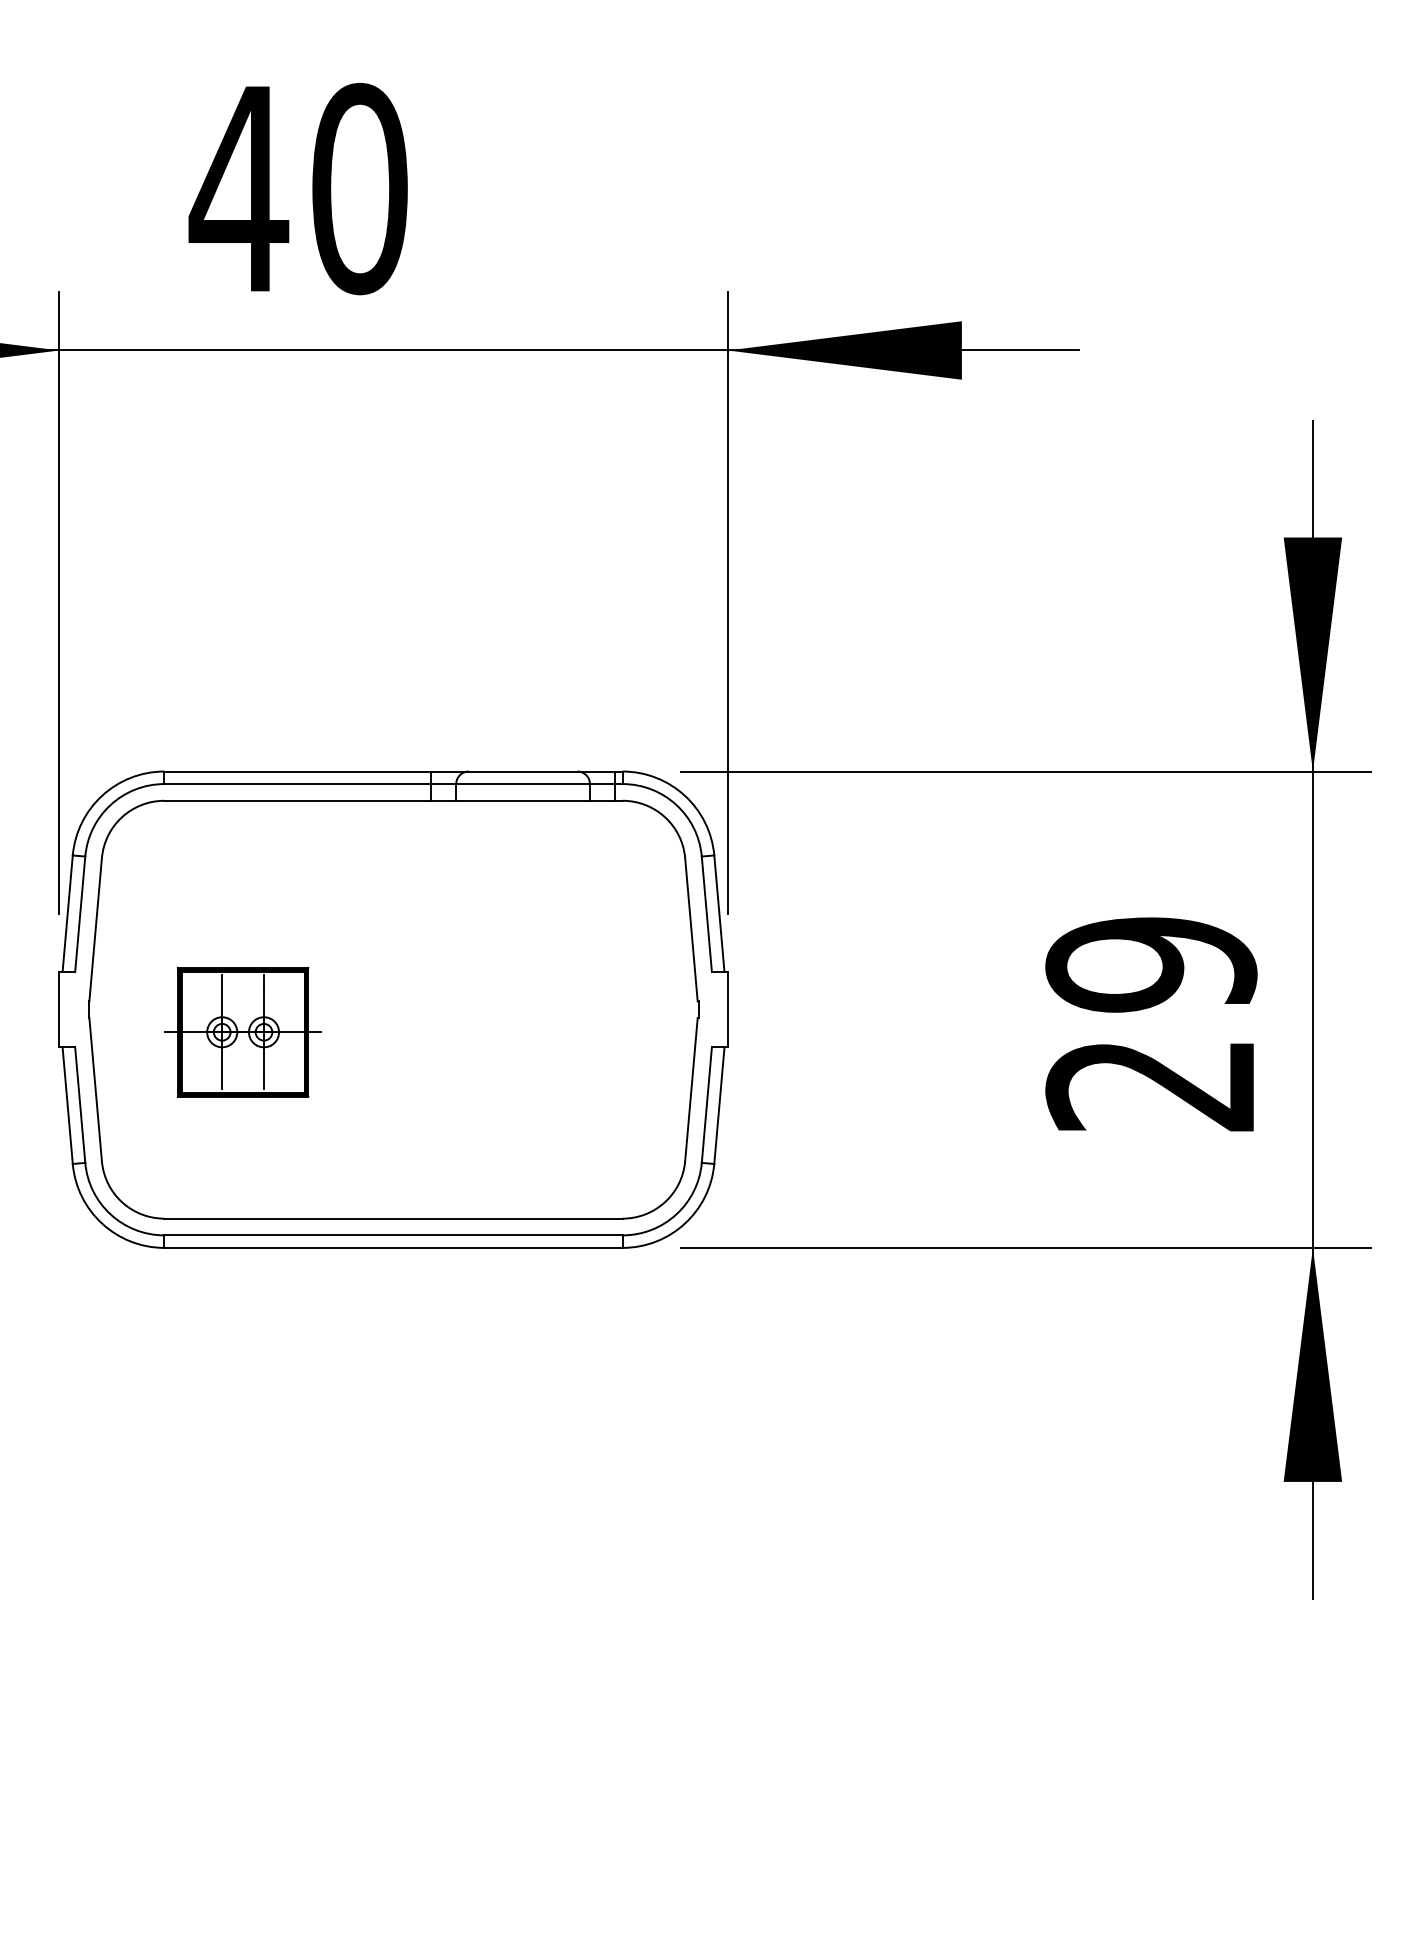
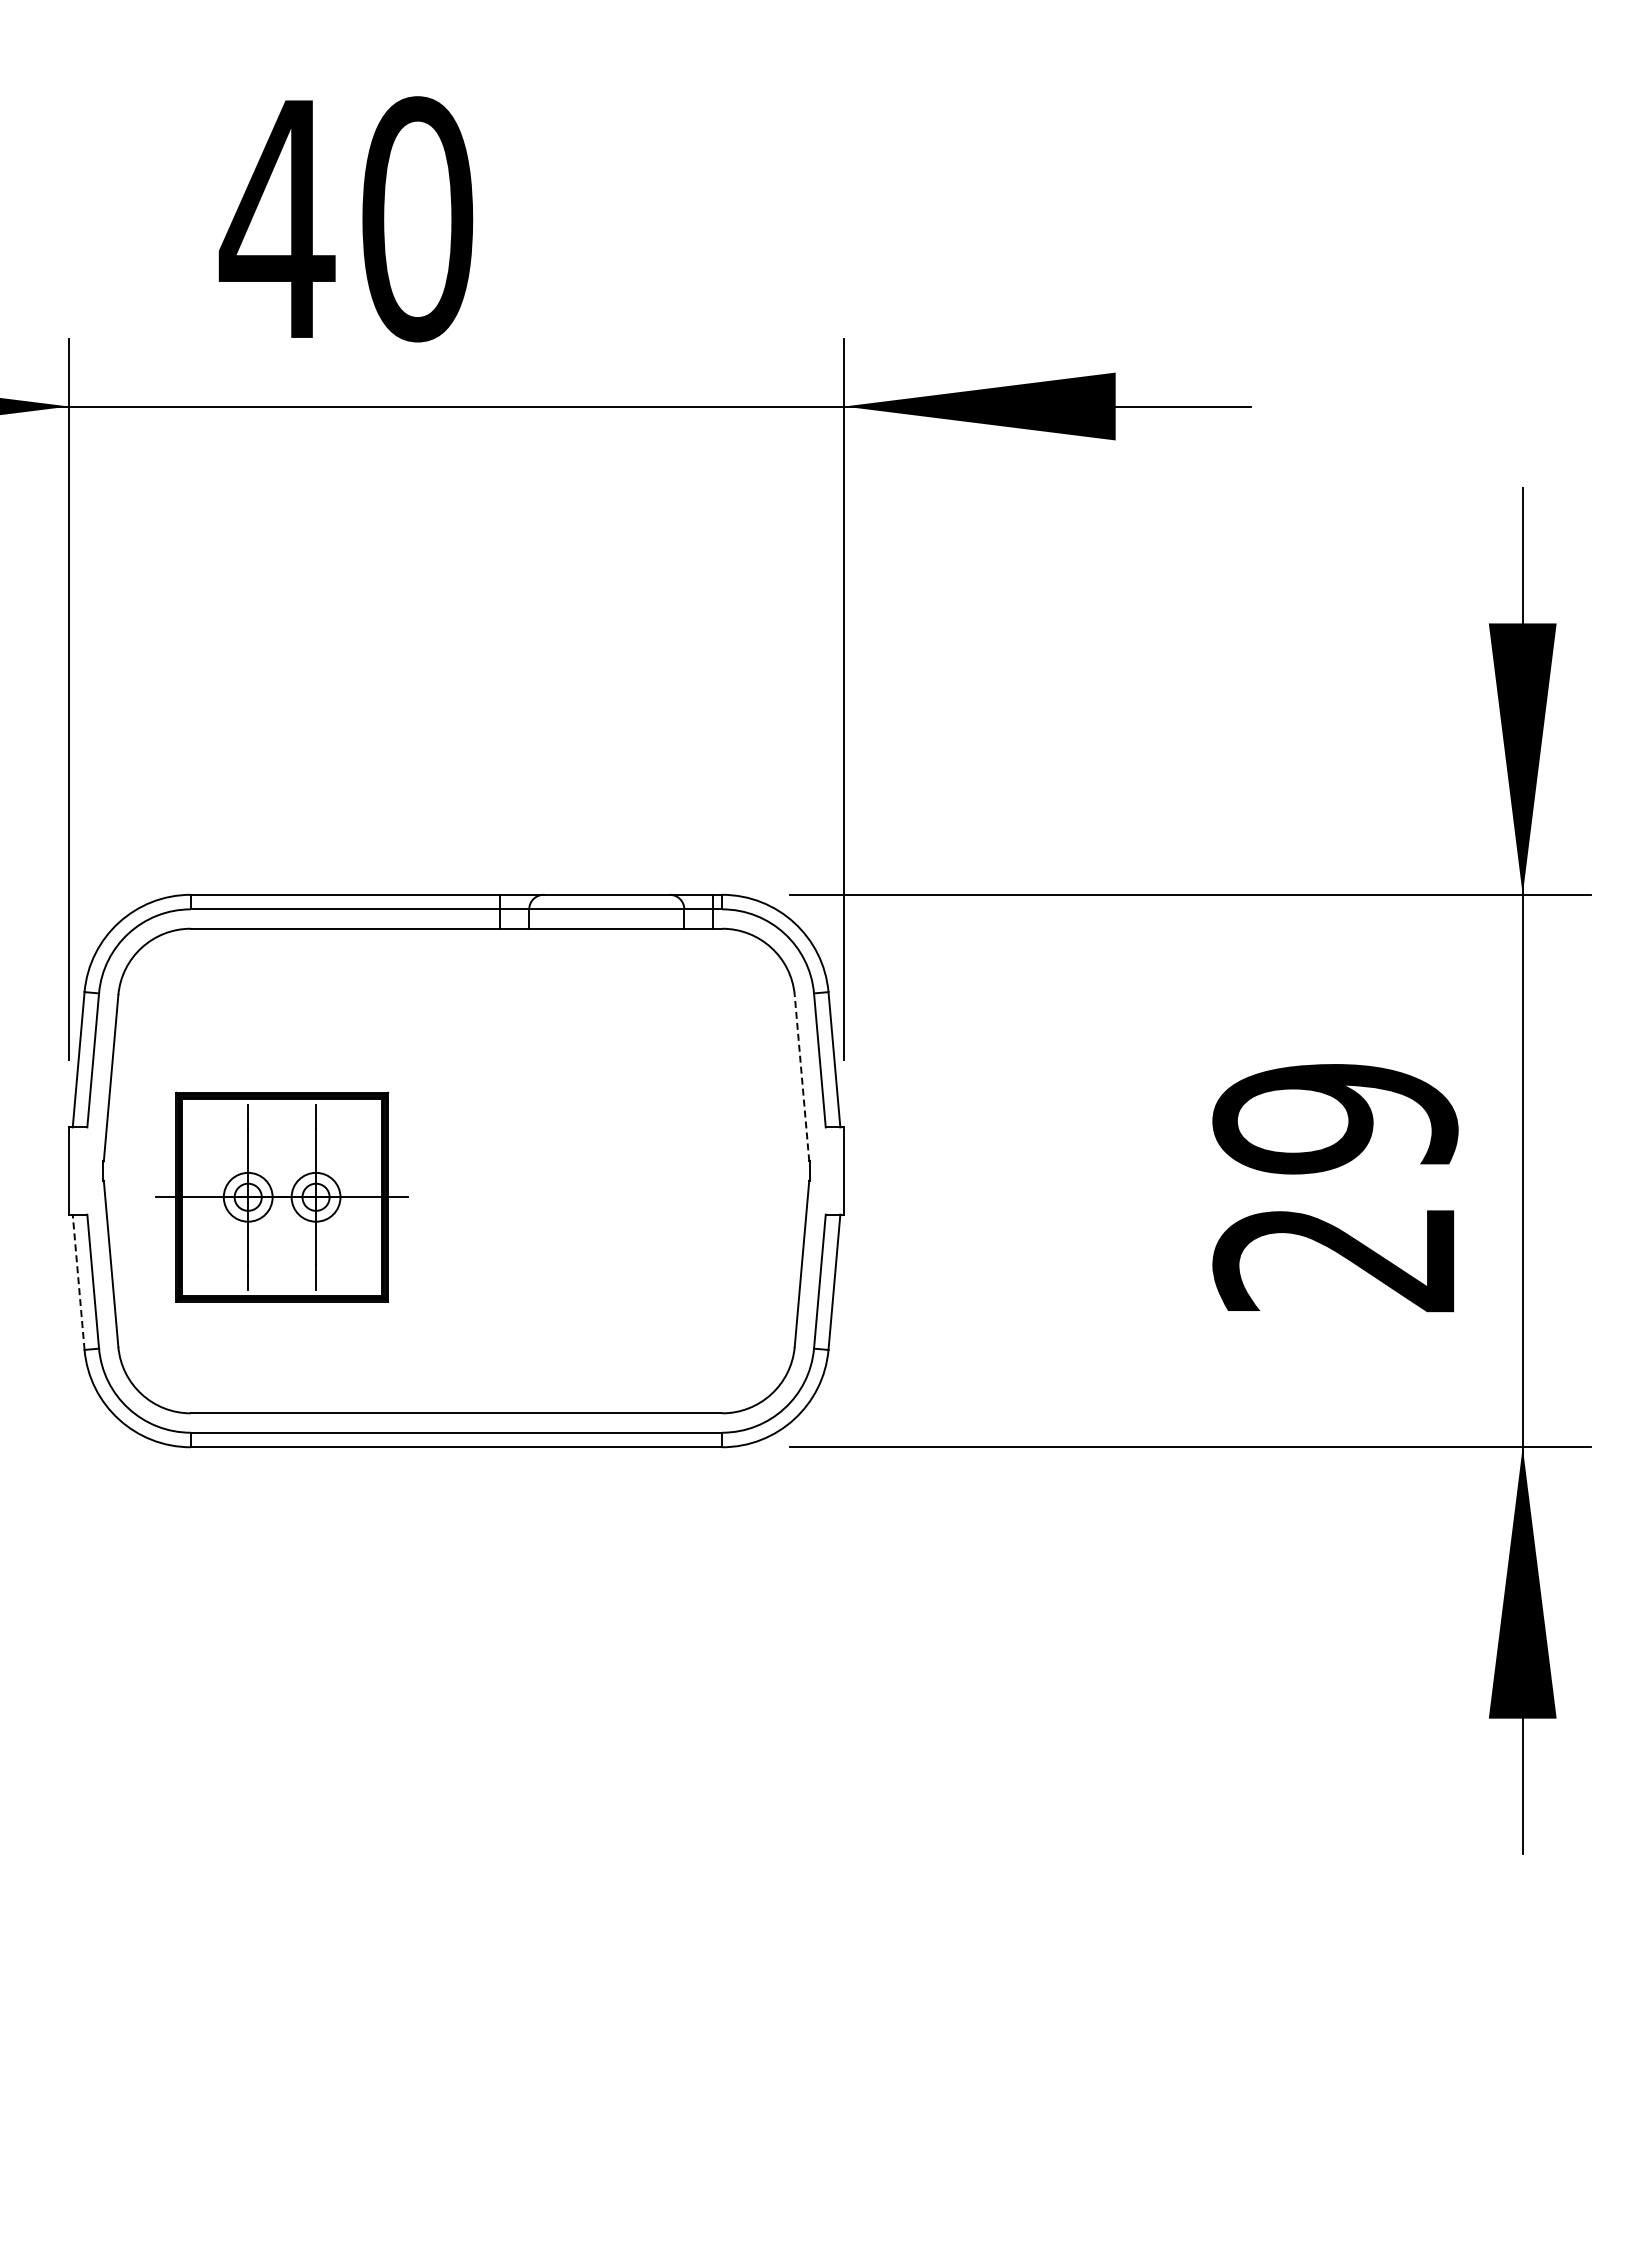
line: (690, 929) -> (801, 1077), solid -> dashed
part: (242, 1031) -> (281, 1196), size x1.4
line: (67, 1105) -> (78, 1282), solid -> dashed

